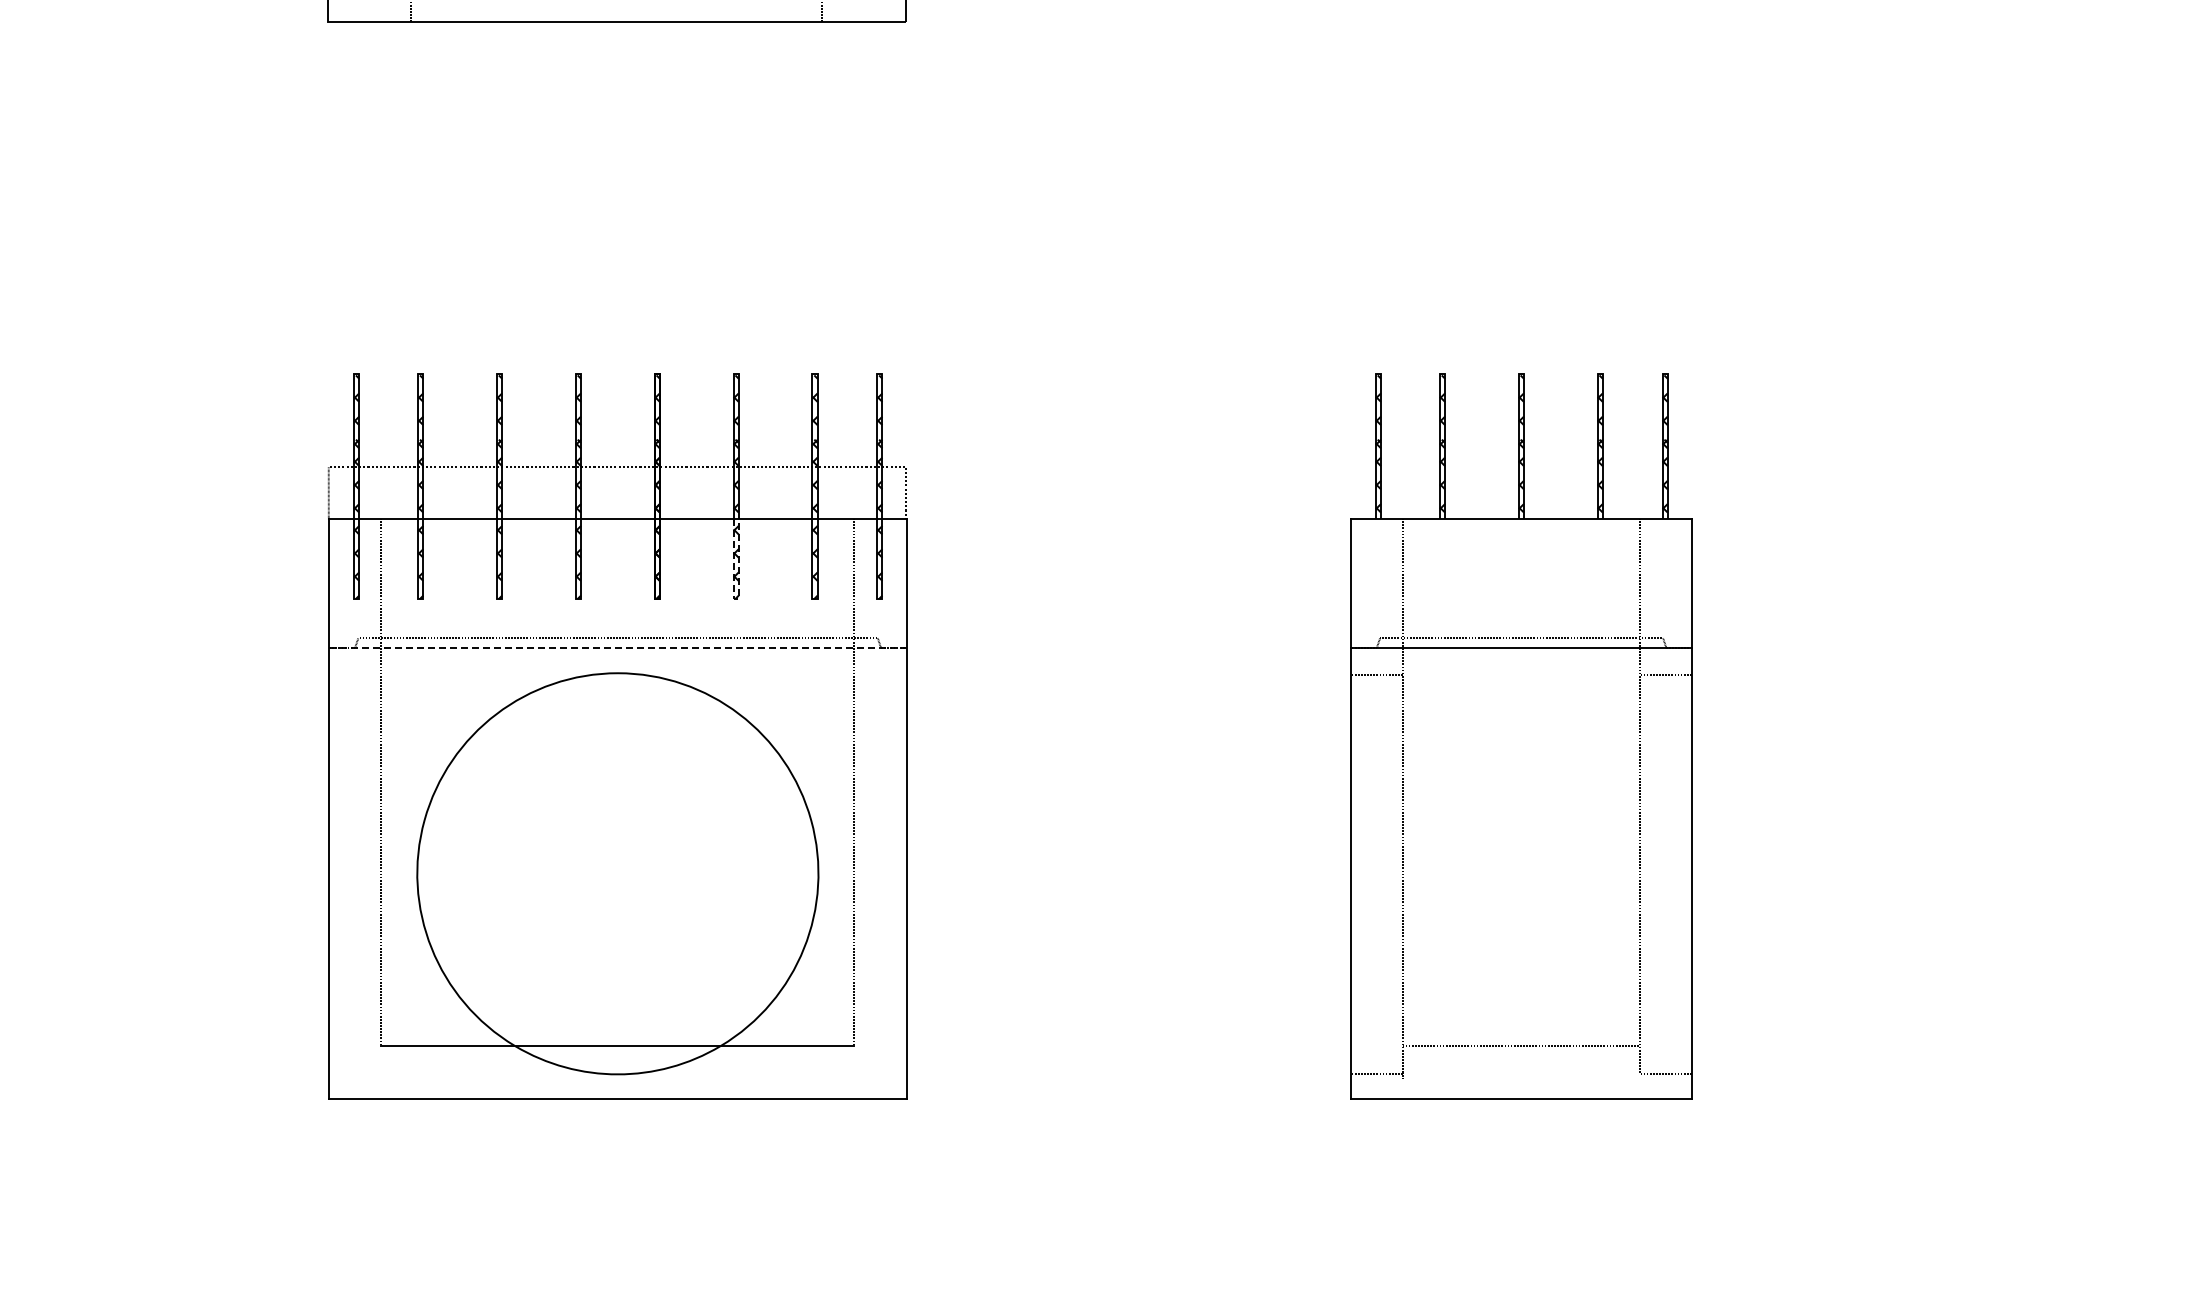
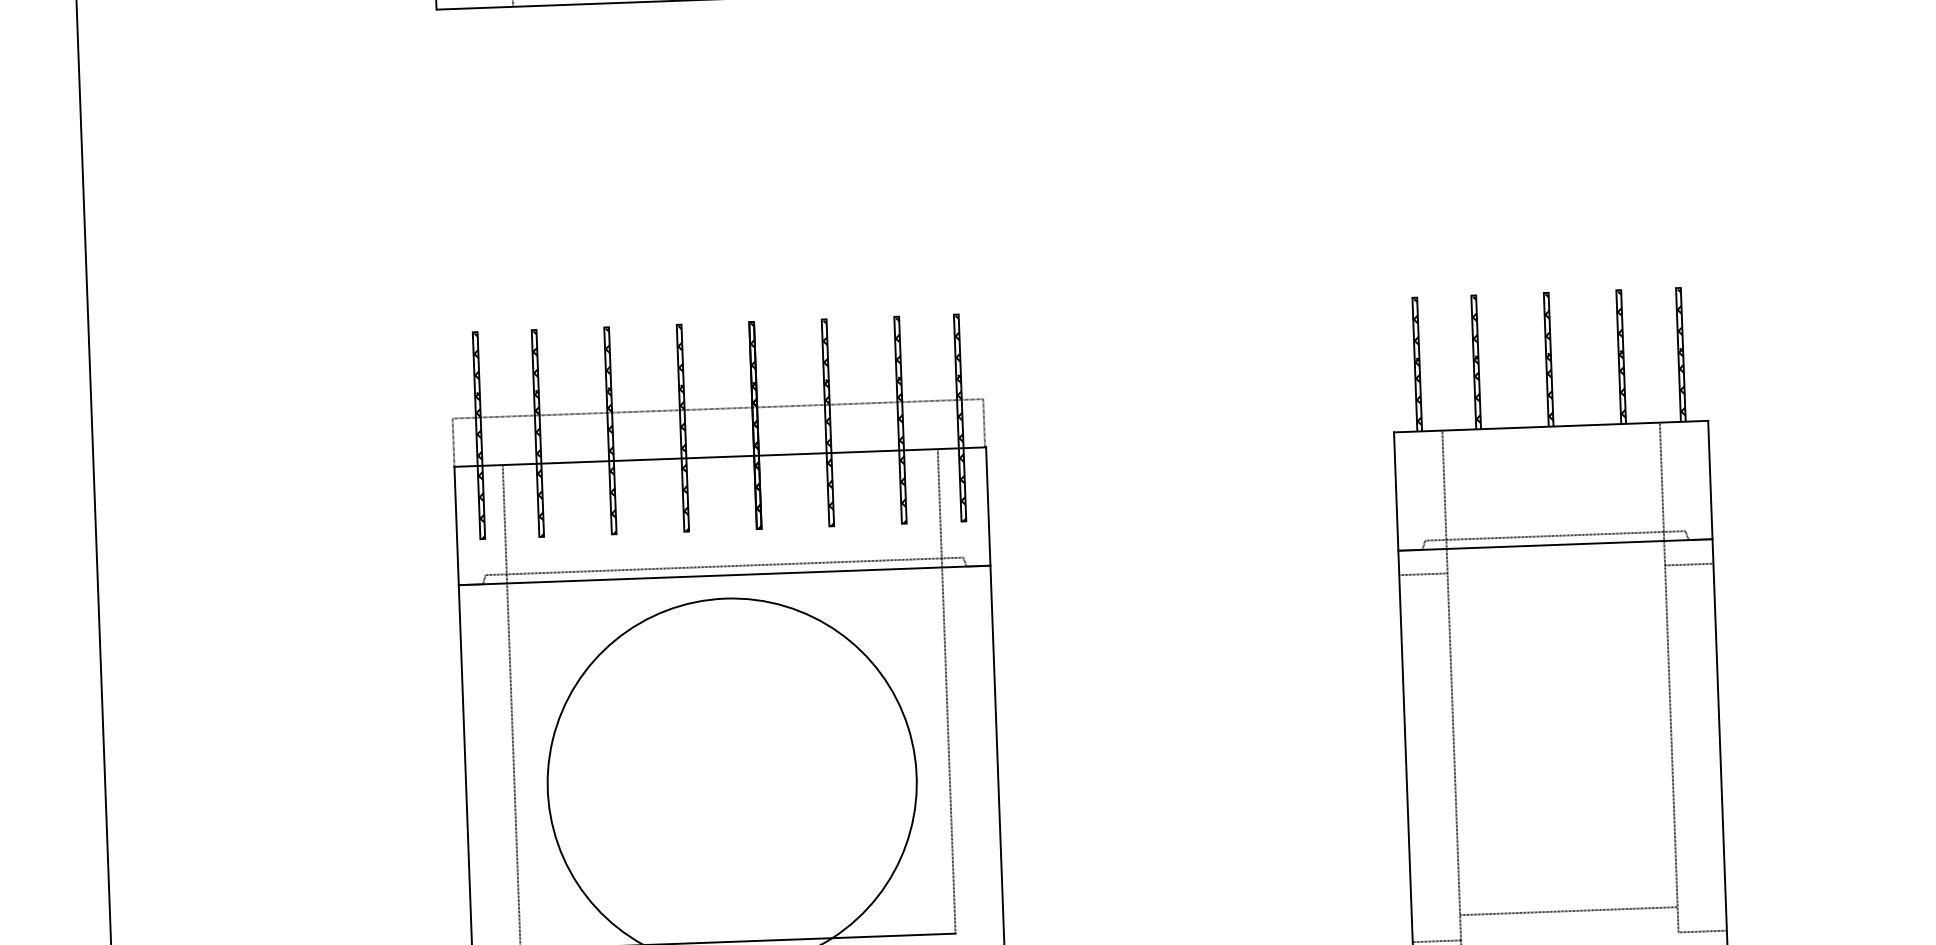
line: (736, 598) -> (832, 525), dashed -> solid
line: (618, 648) -> (725, 575), dashed -> solid

